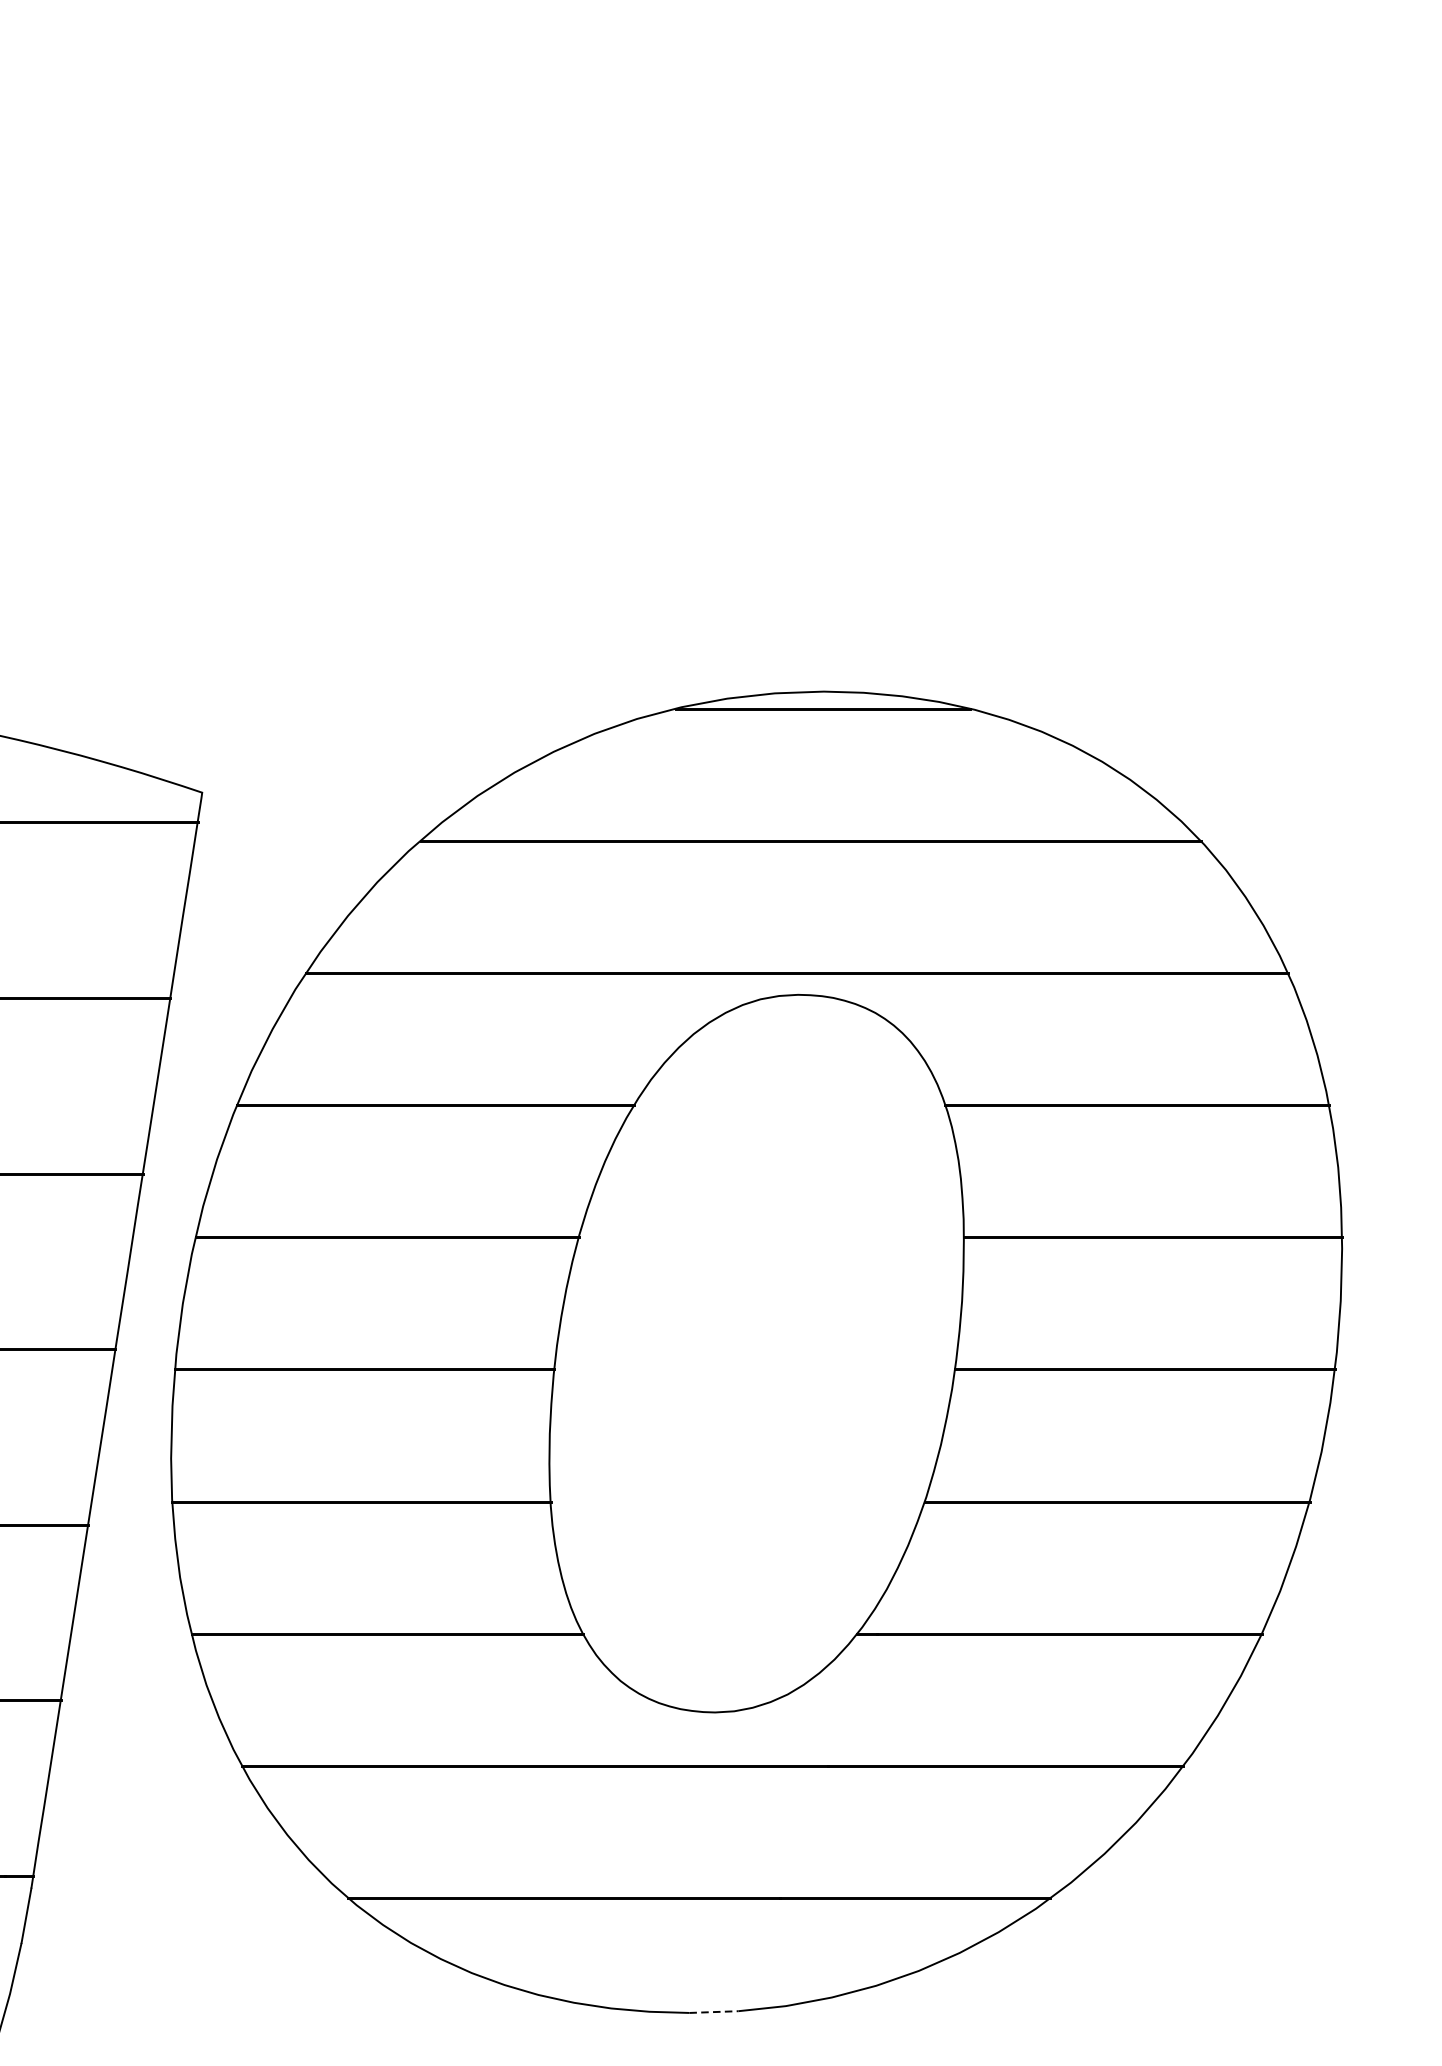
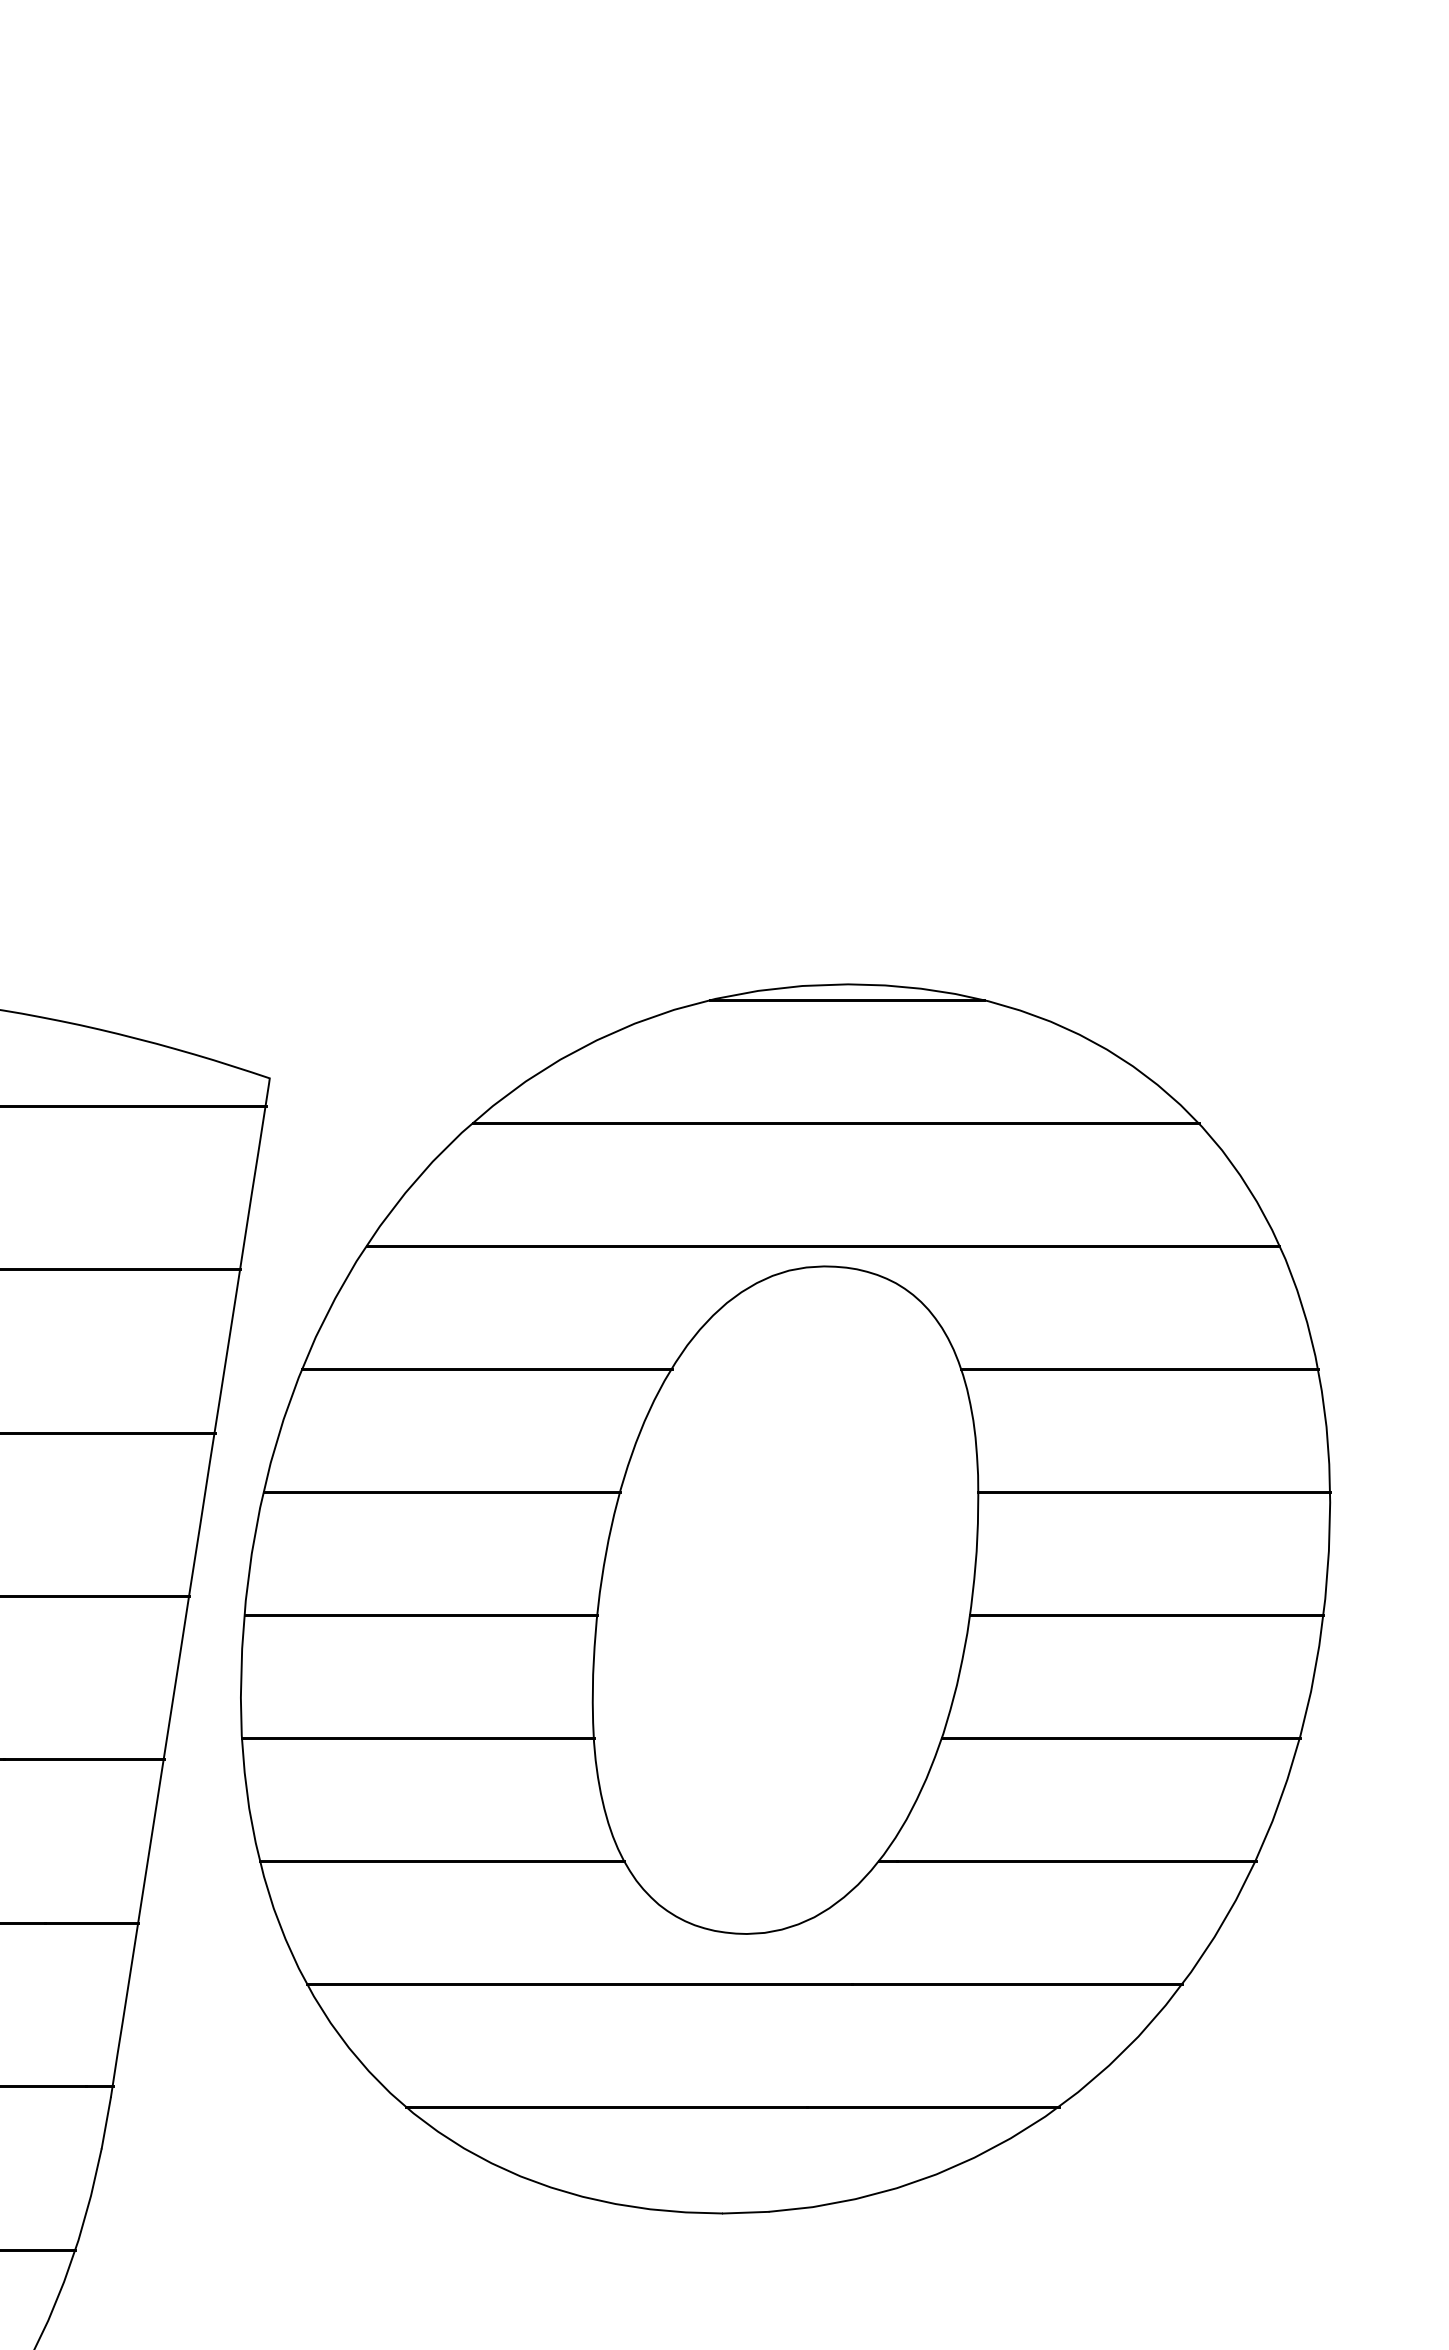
line: (713, 2011) -> (745, 2212), dashed -> solid

